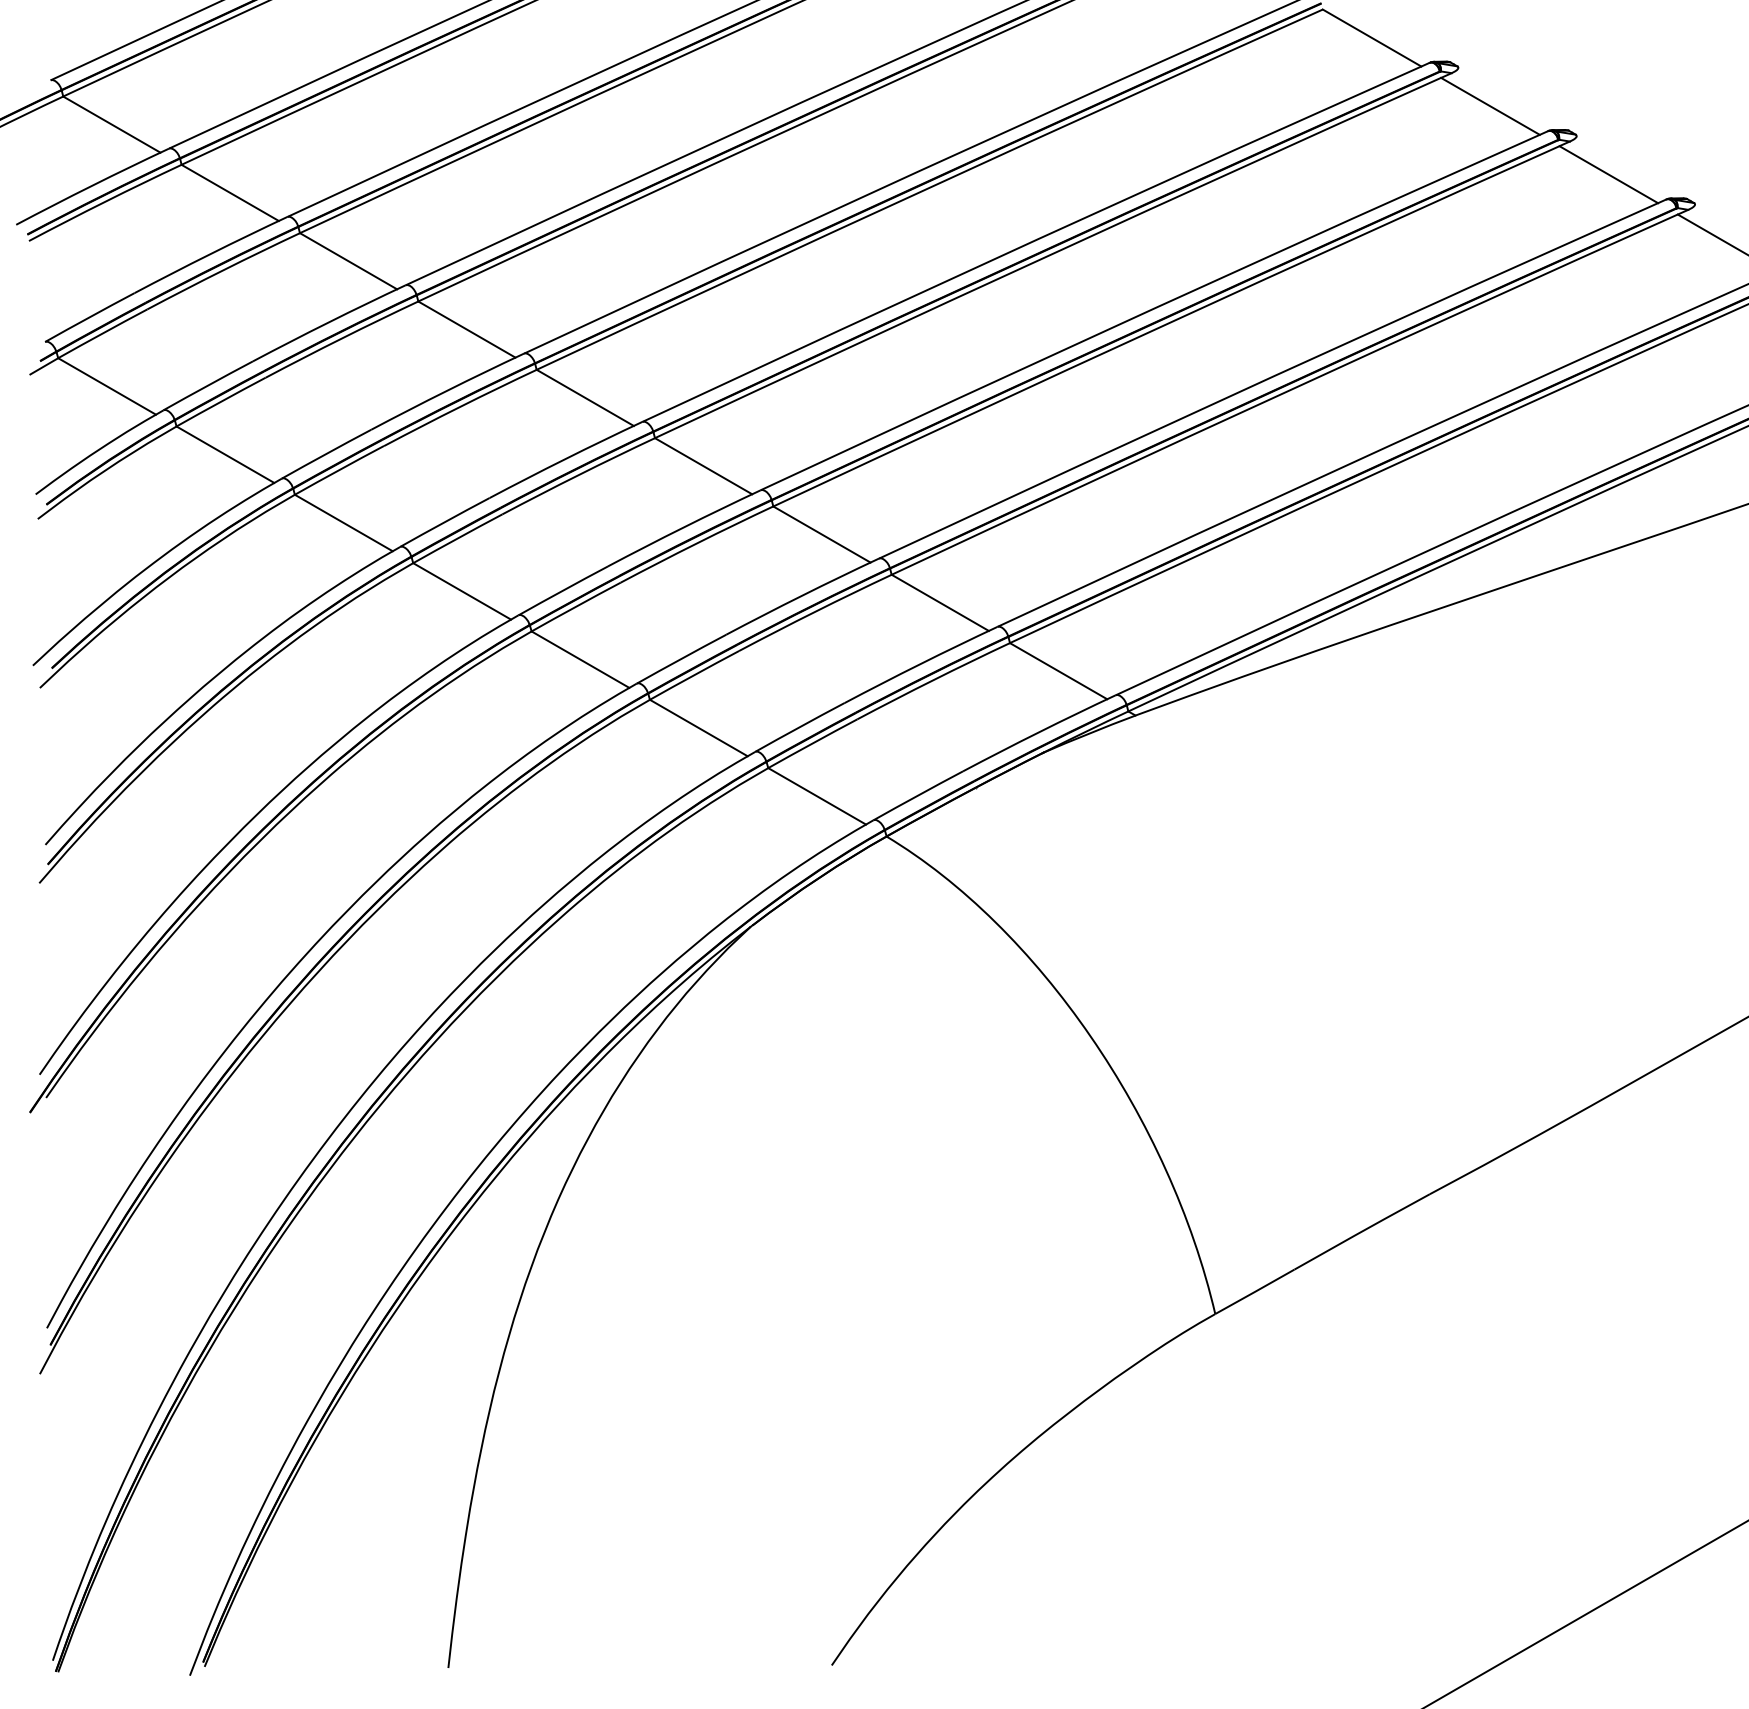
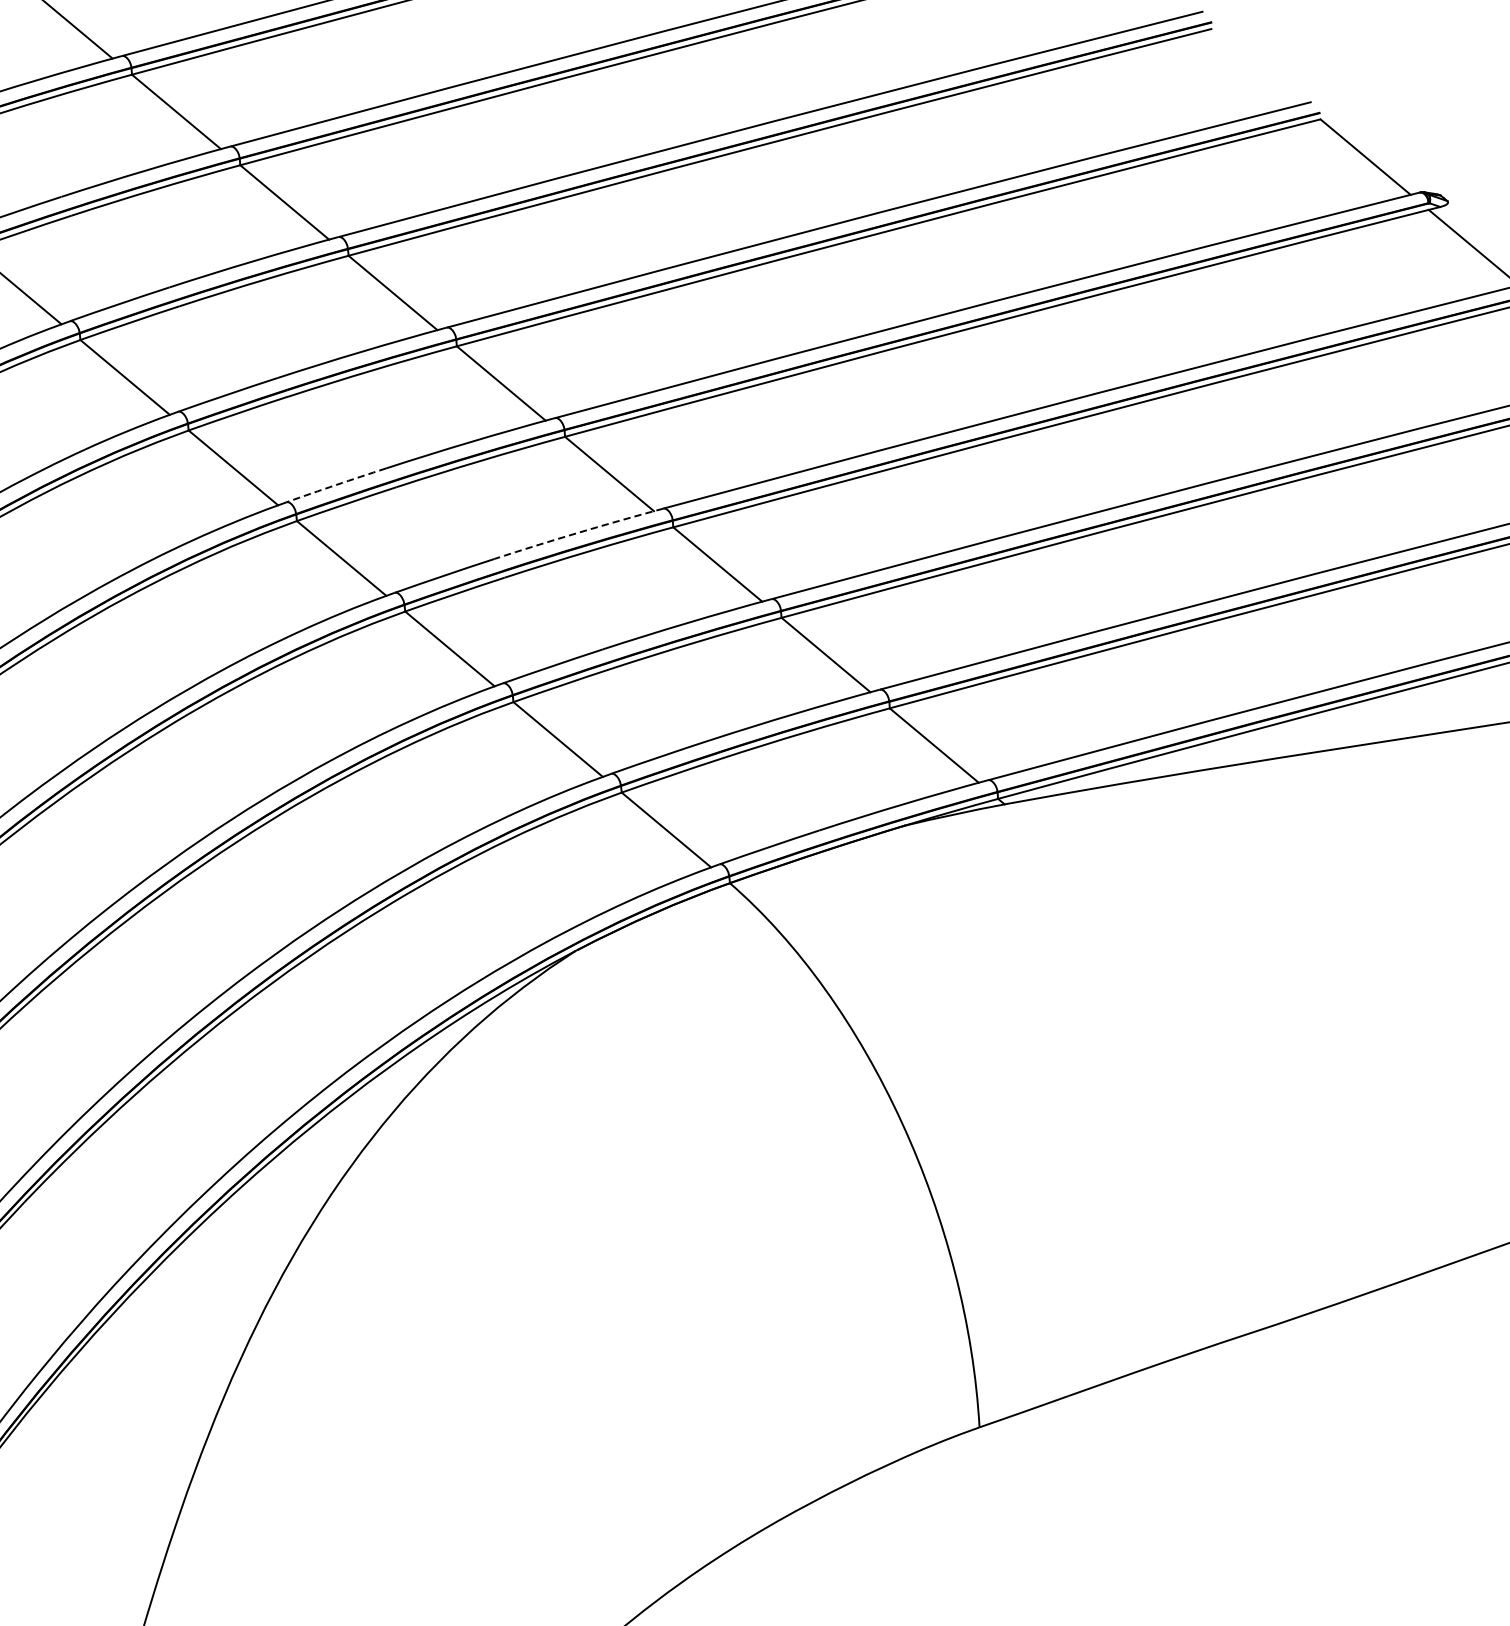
arc: (444, 522) -> (335, 485), solid -> dashed
arc: (683, 527) -> (578, 532), solid -> dashed

